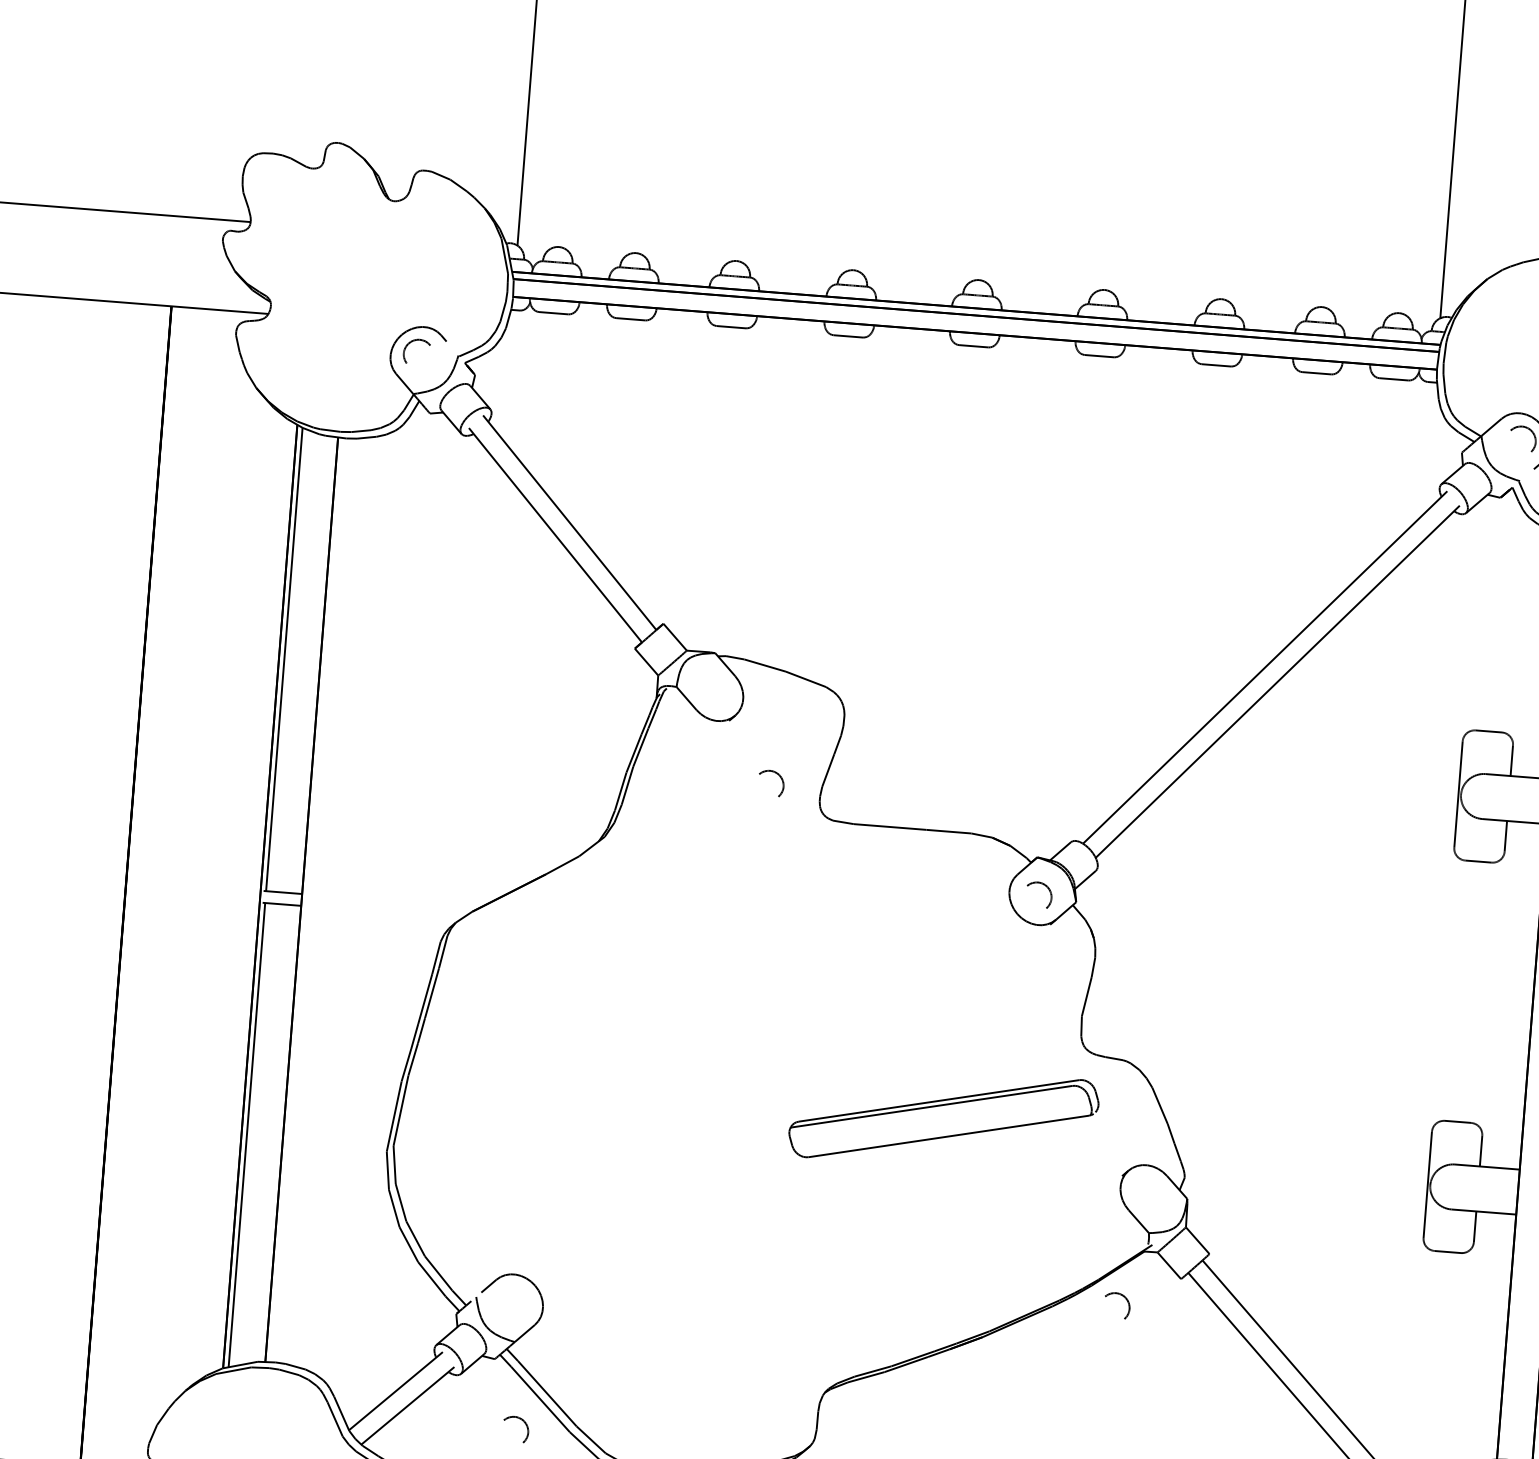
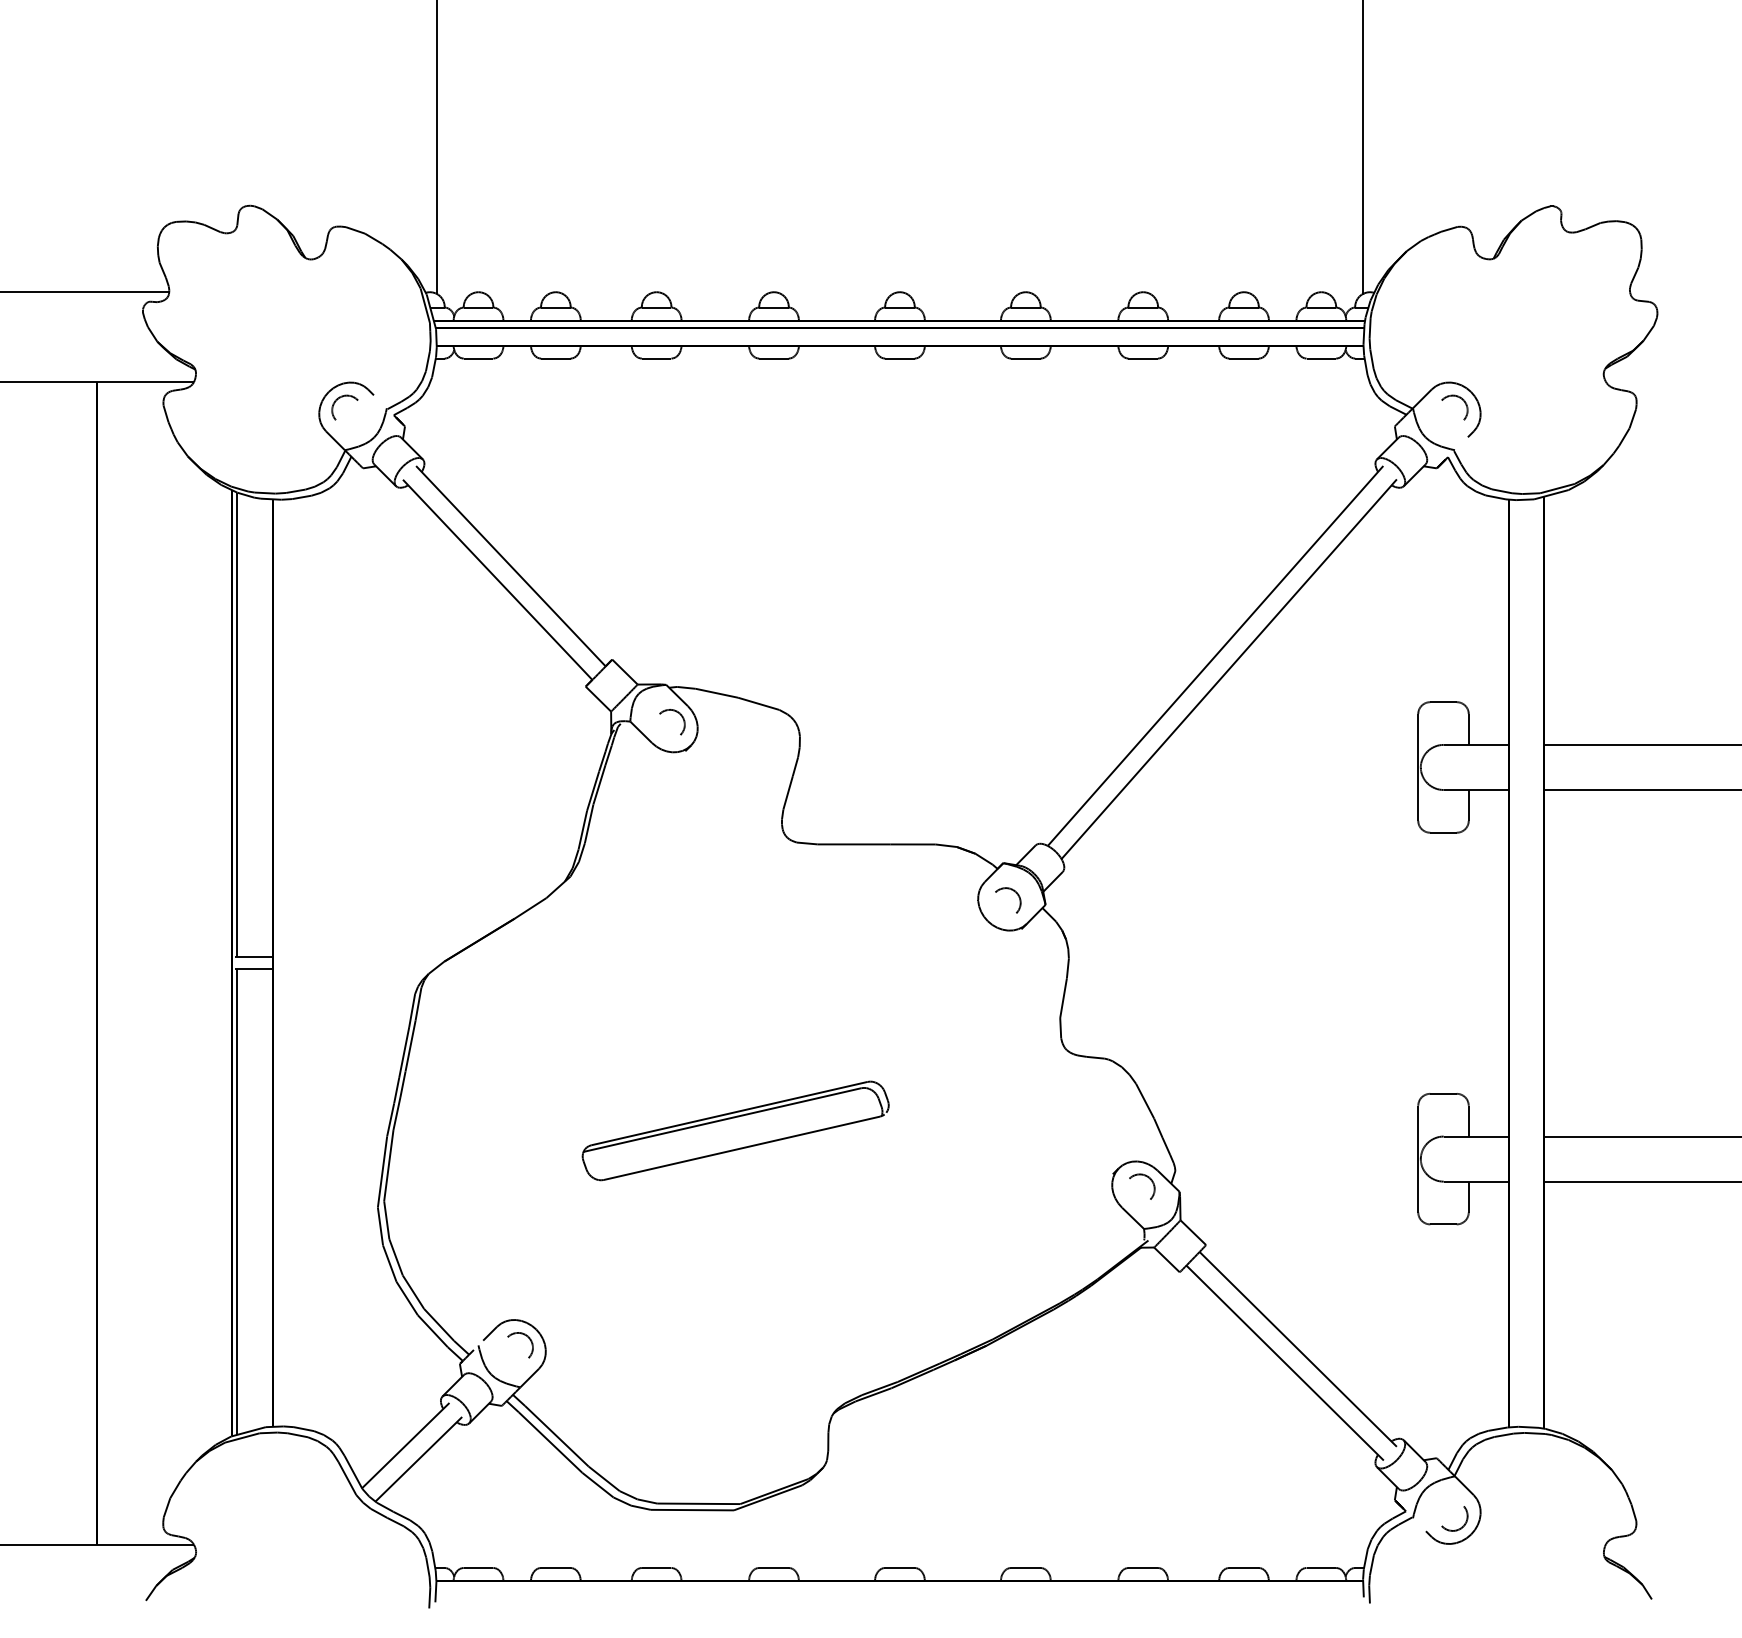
part: (780, 779) -> (681, 717), moved
part: (943, 1118) -> (735, 1130), moved
part: (1125, 1298) -> (1149, 1179), moved
part: (525, 1425) -> (529, 1340), moved

